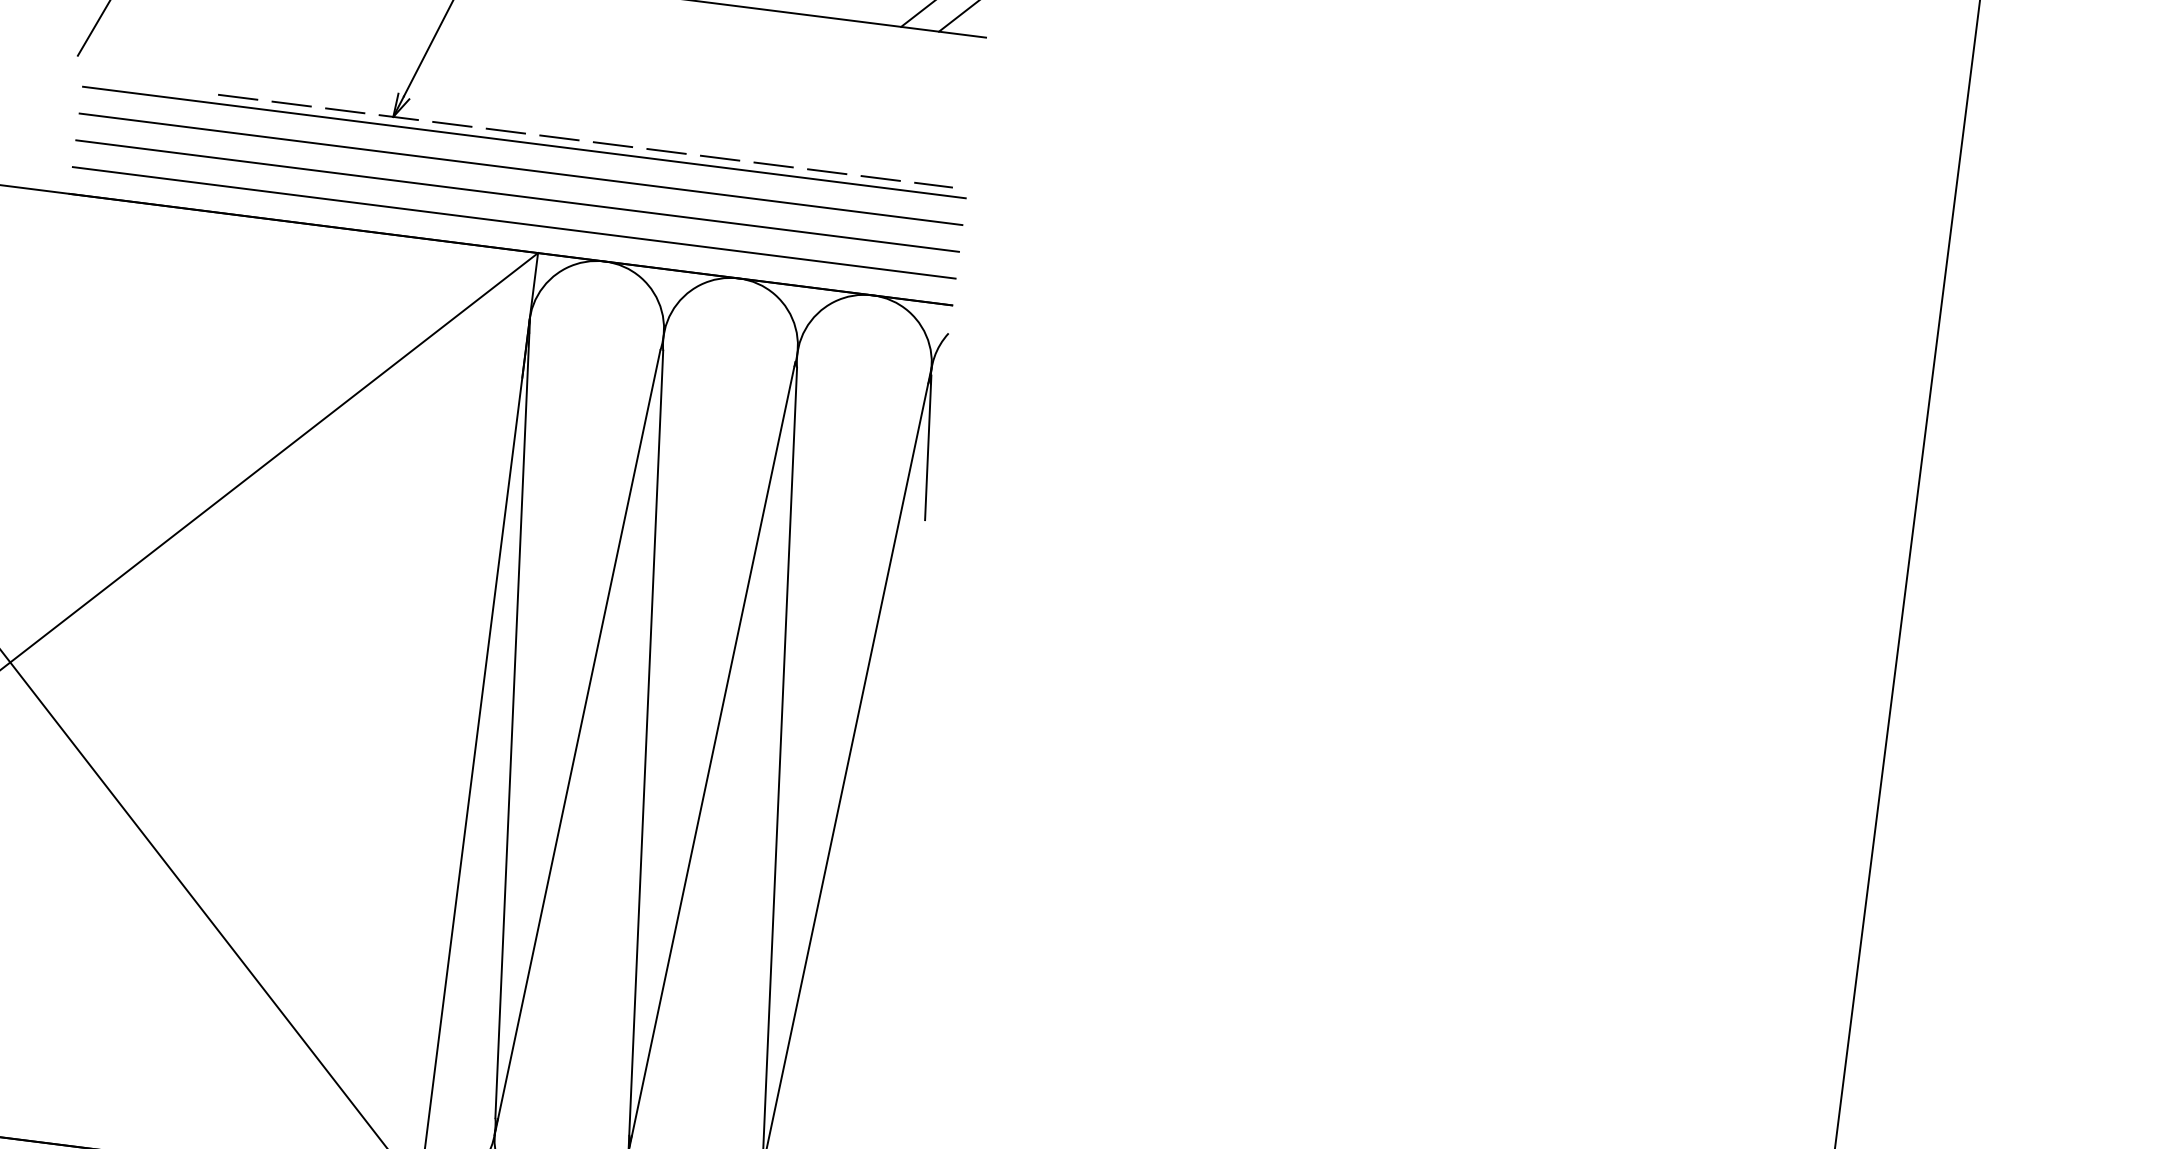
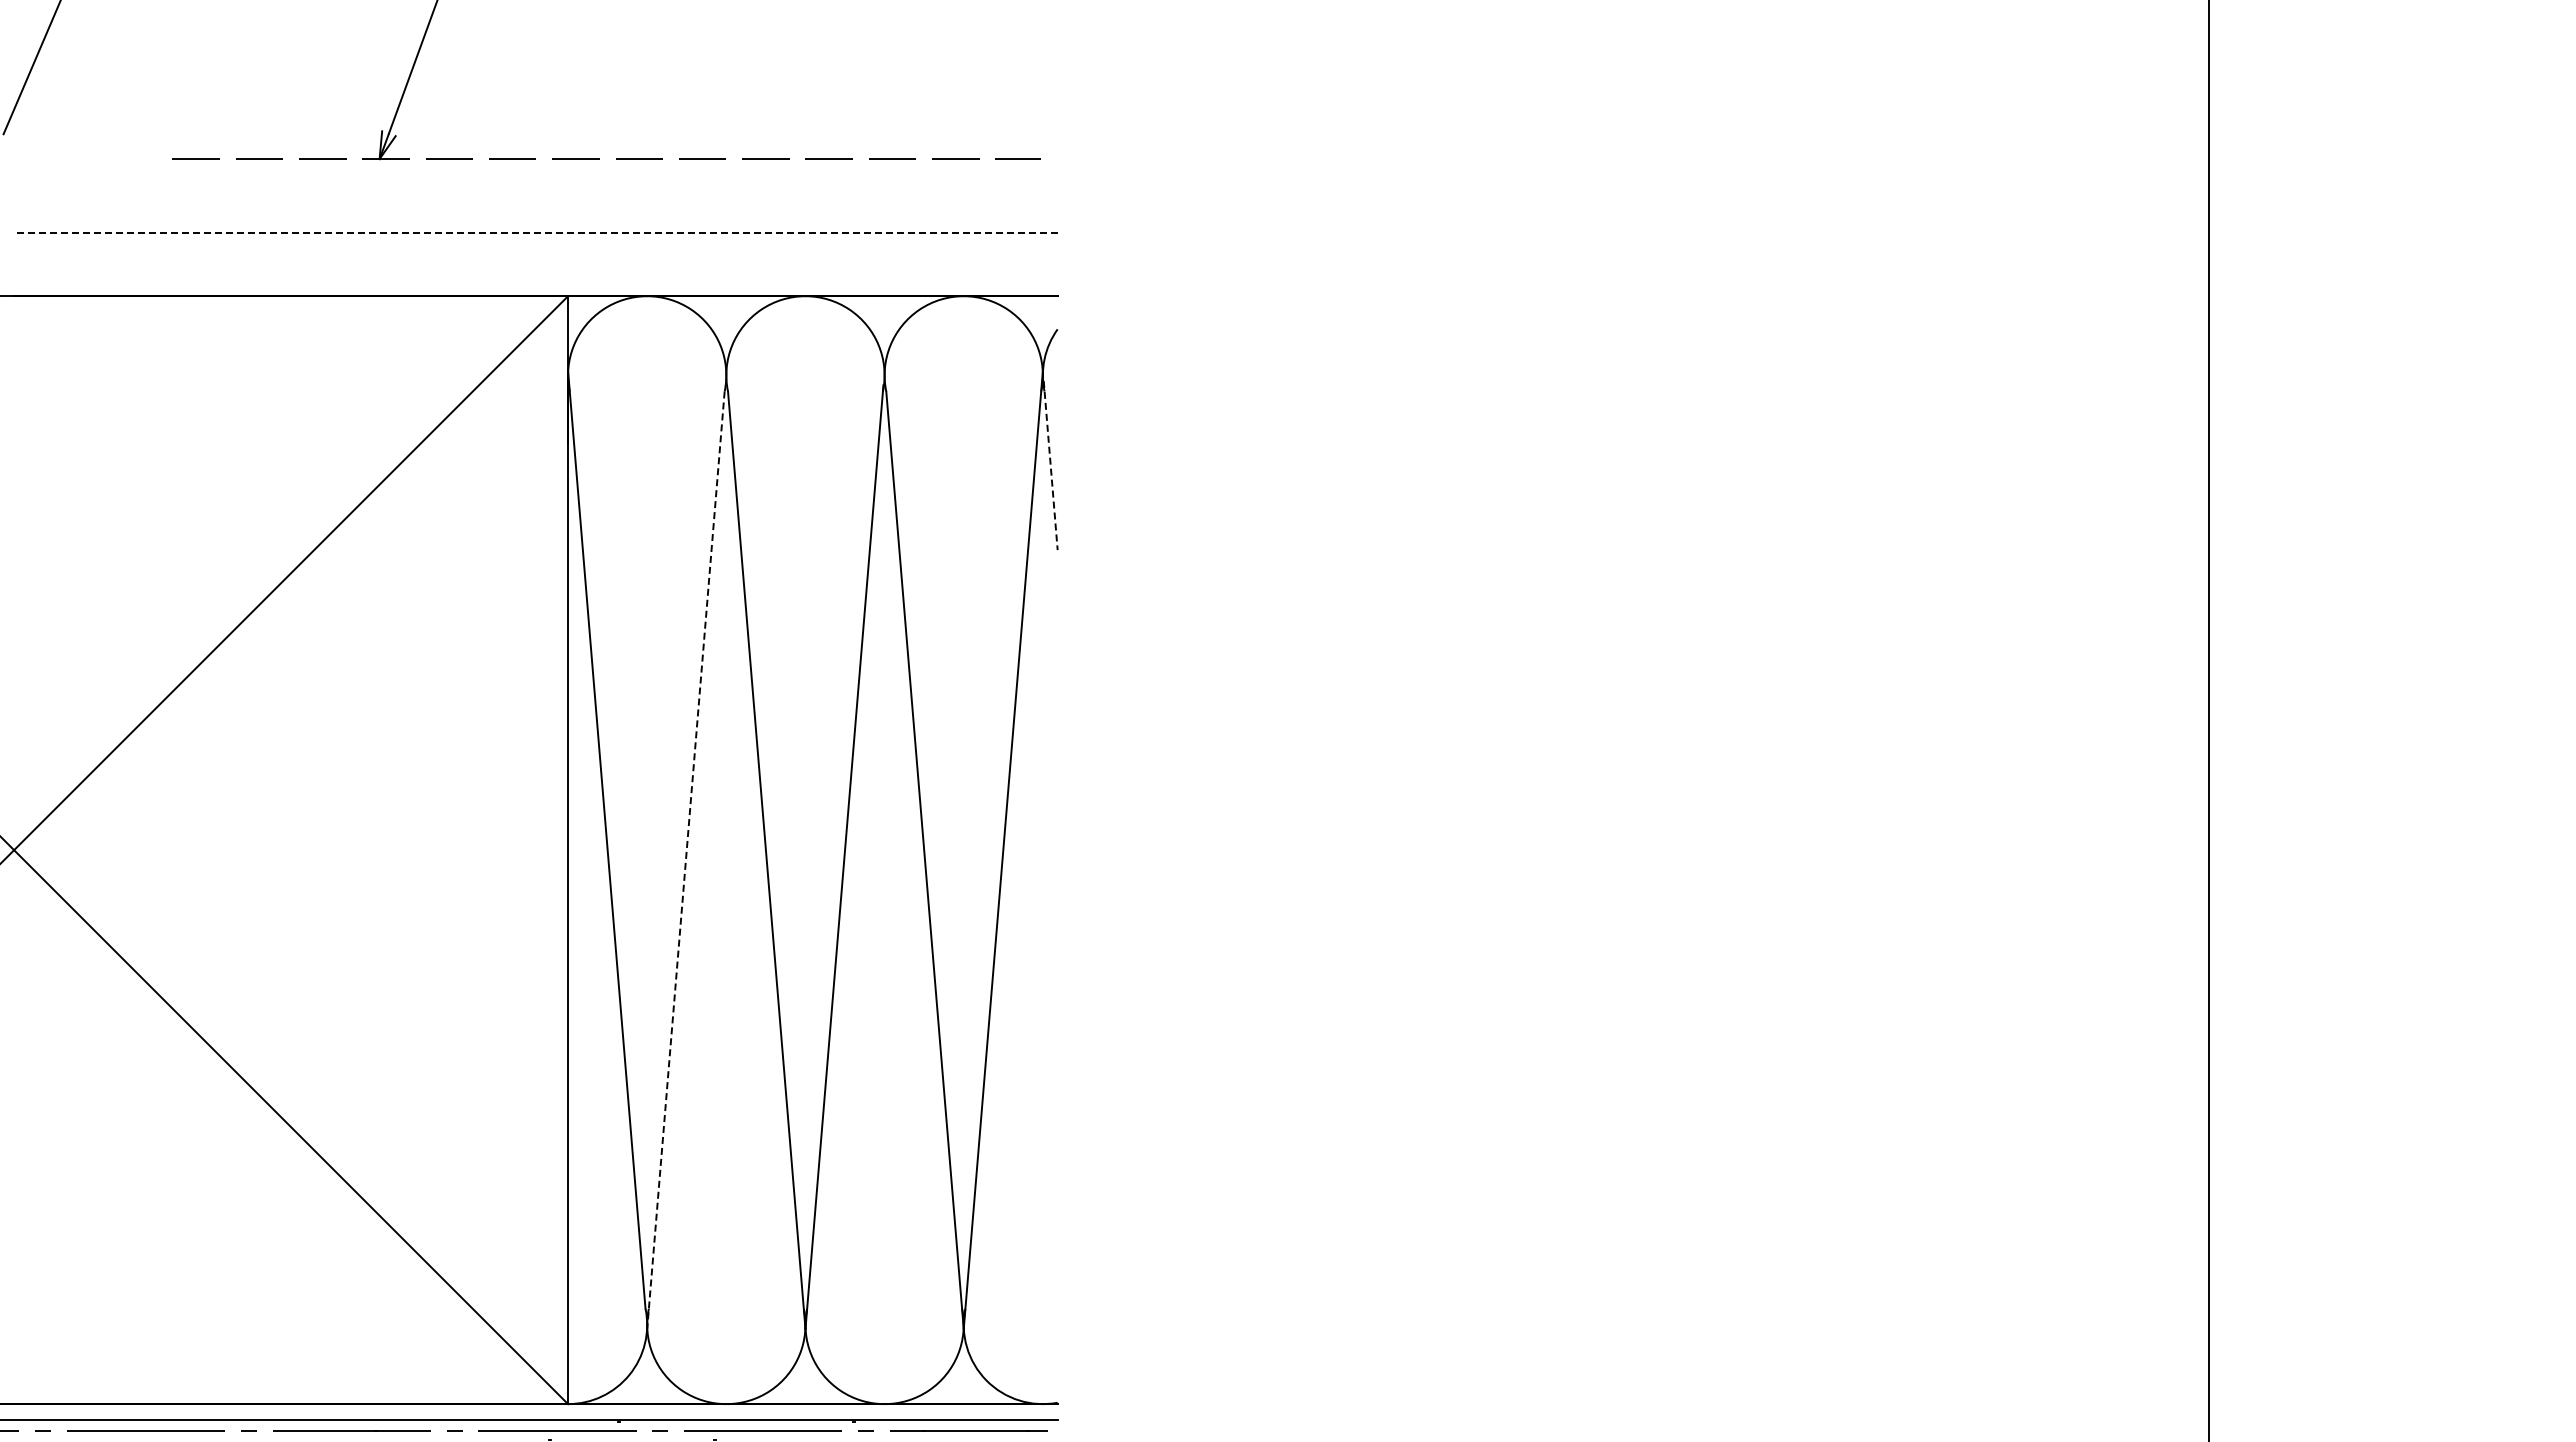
line: (524, 142) -> (535, 169), removed
line: (520, 169) -> (535, 201), removed
line: (517, 195) -> (535, 232), solid -> dashed
line: (513, 222) -> (535, 264), removed
line: (928, 447) -> (1050, 465), solid -> dashed
line: (577, 742) -> (685, 860), solid -> dashed

